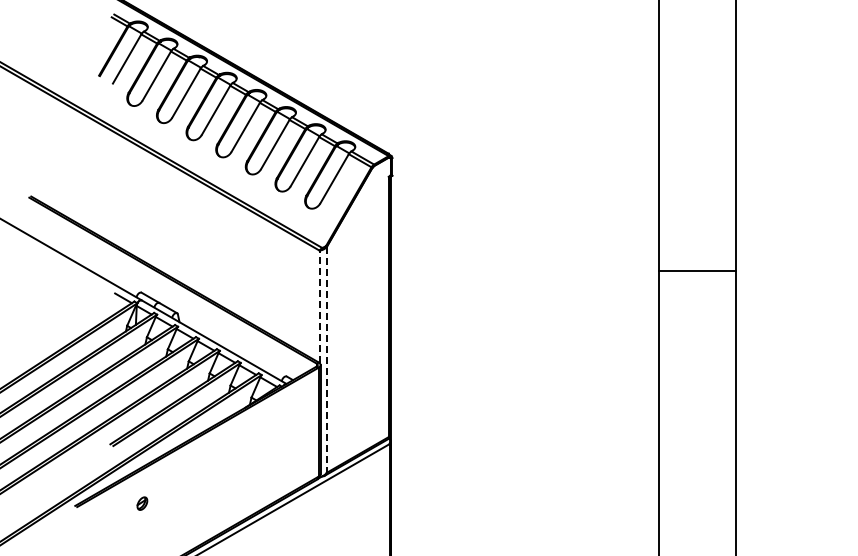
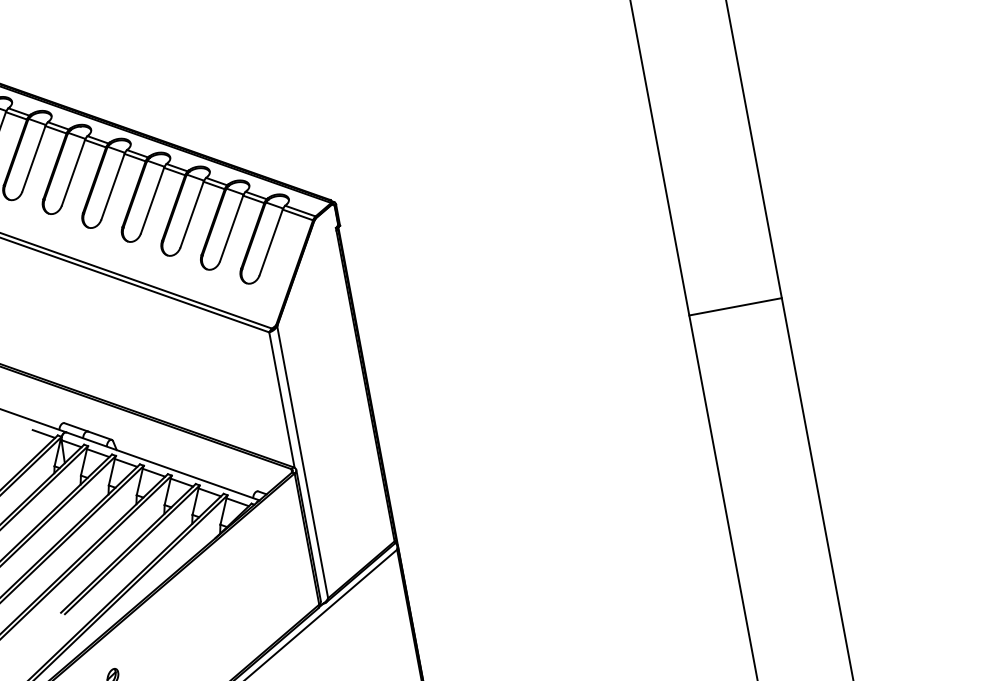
line: (697, 271) -> (735, 307), moved
line: (319, 306) -> (281, 399), dashed -> solid
line: (326, 359) -> (302, 461), dashed -> solid

